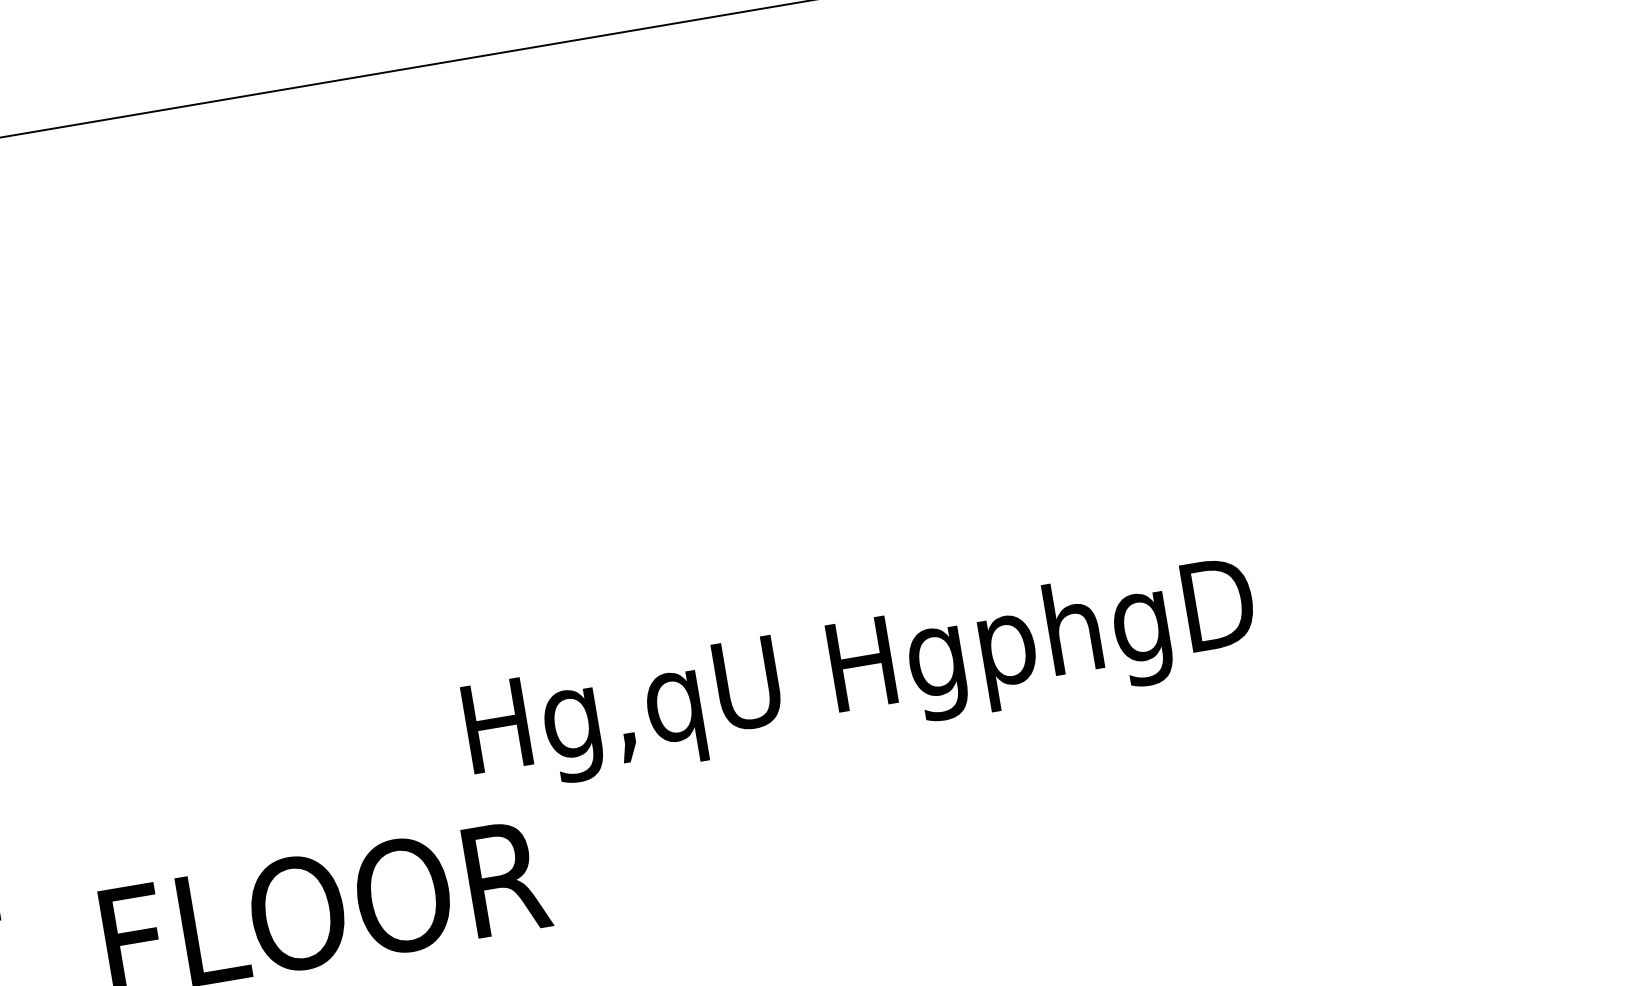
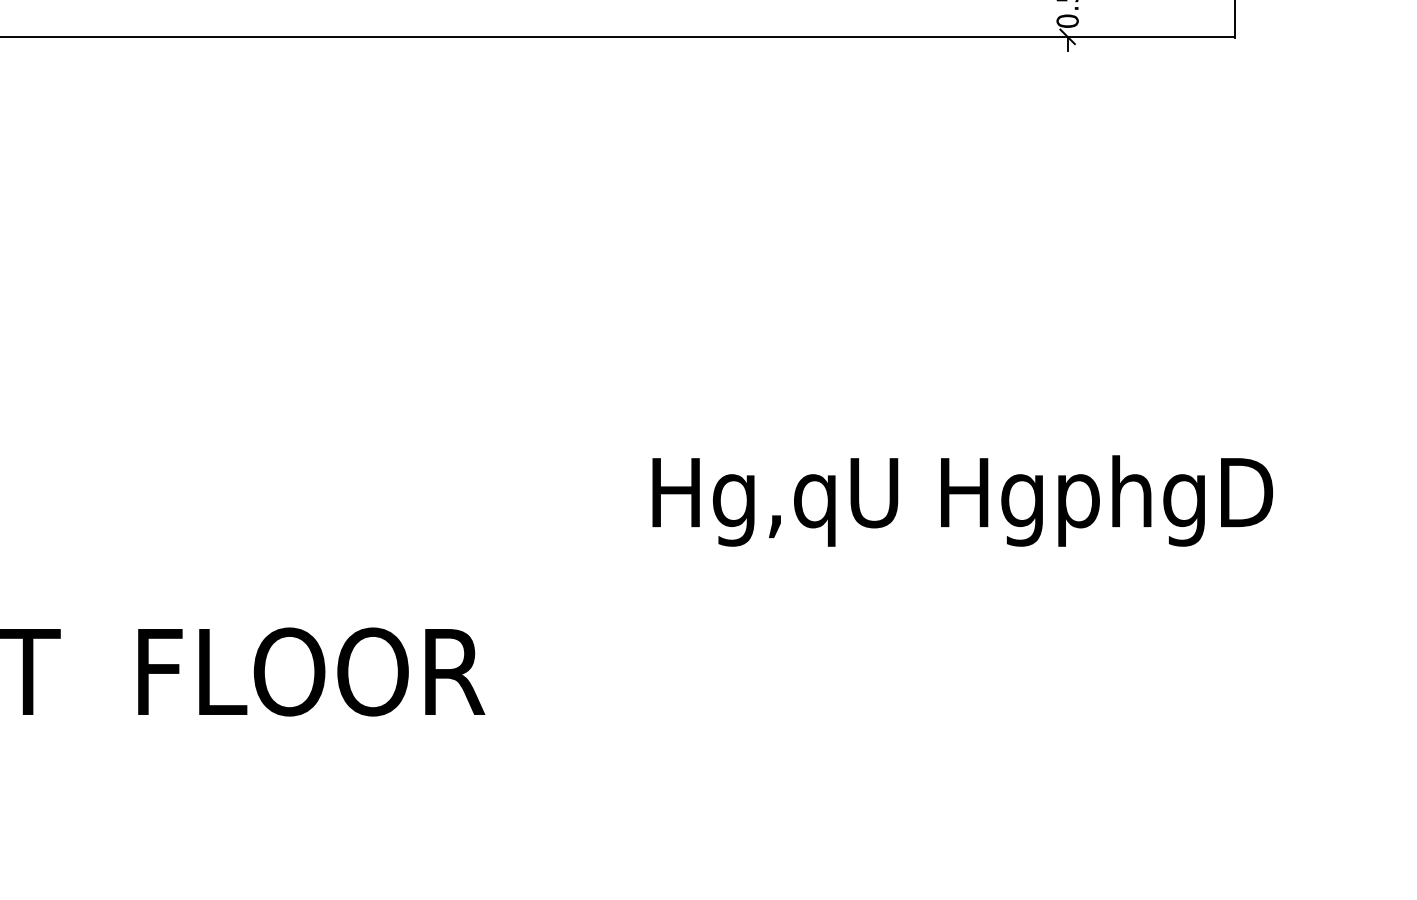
text: (860, 674) -> (962, 500), moved

